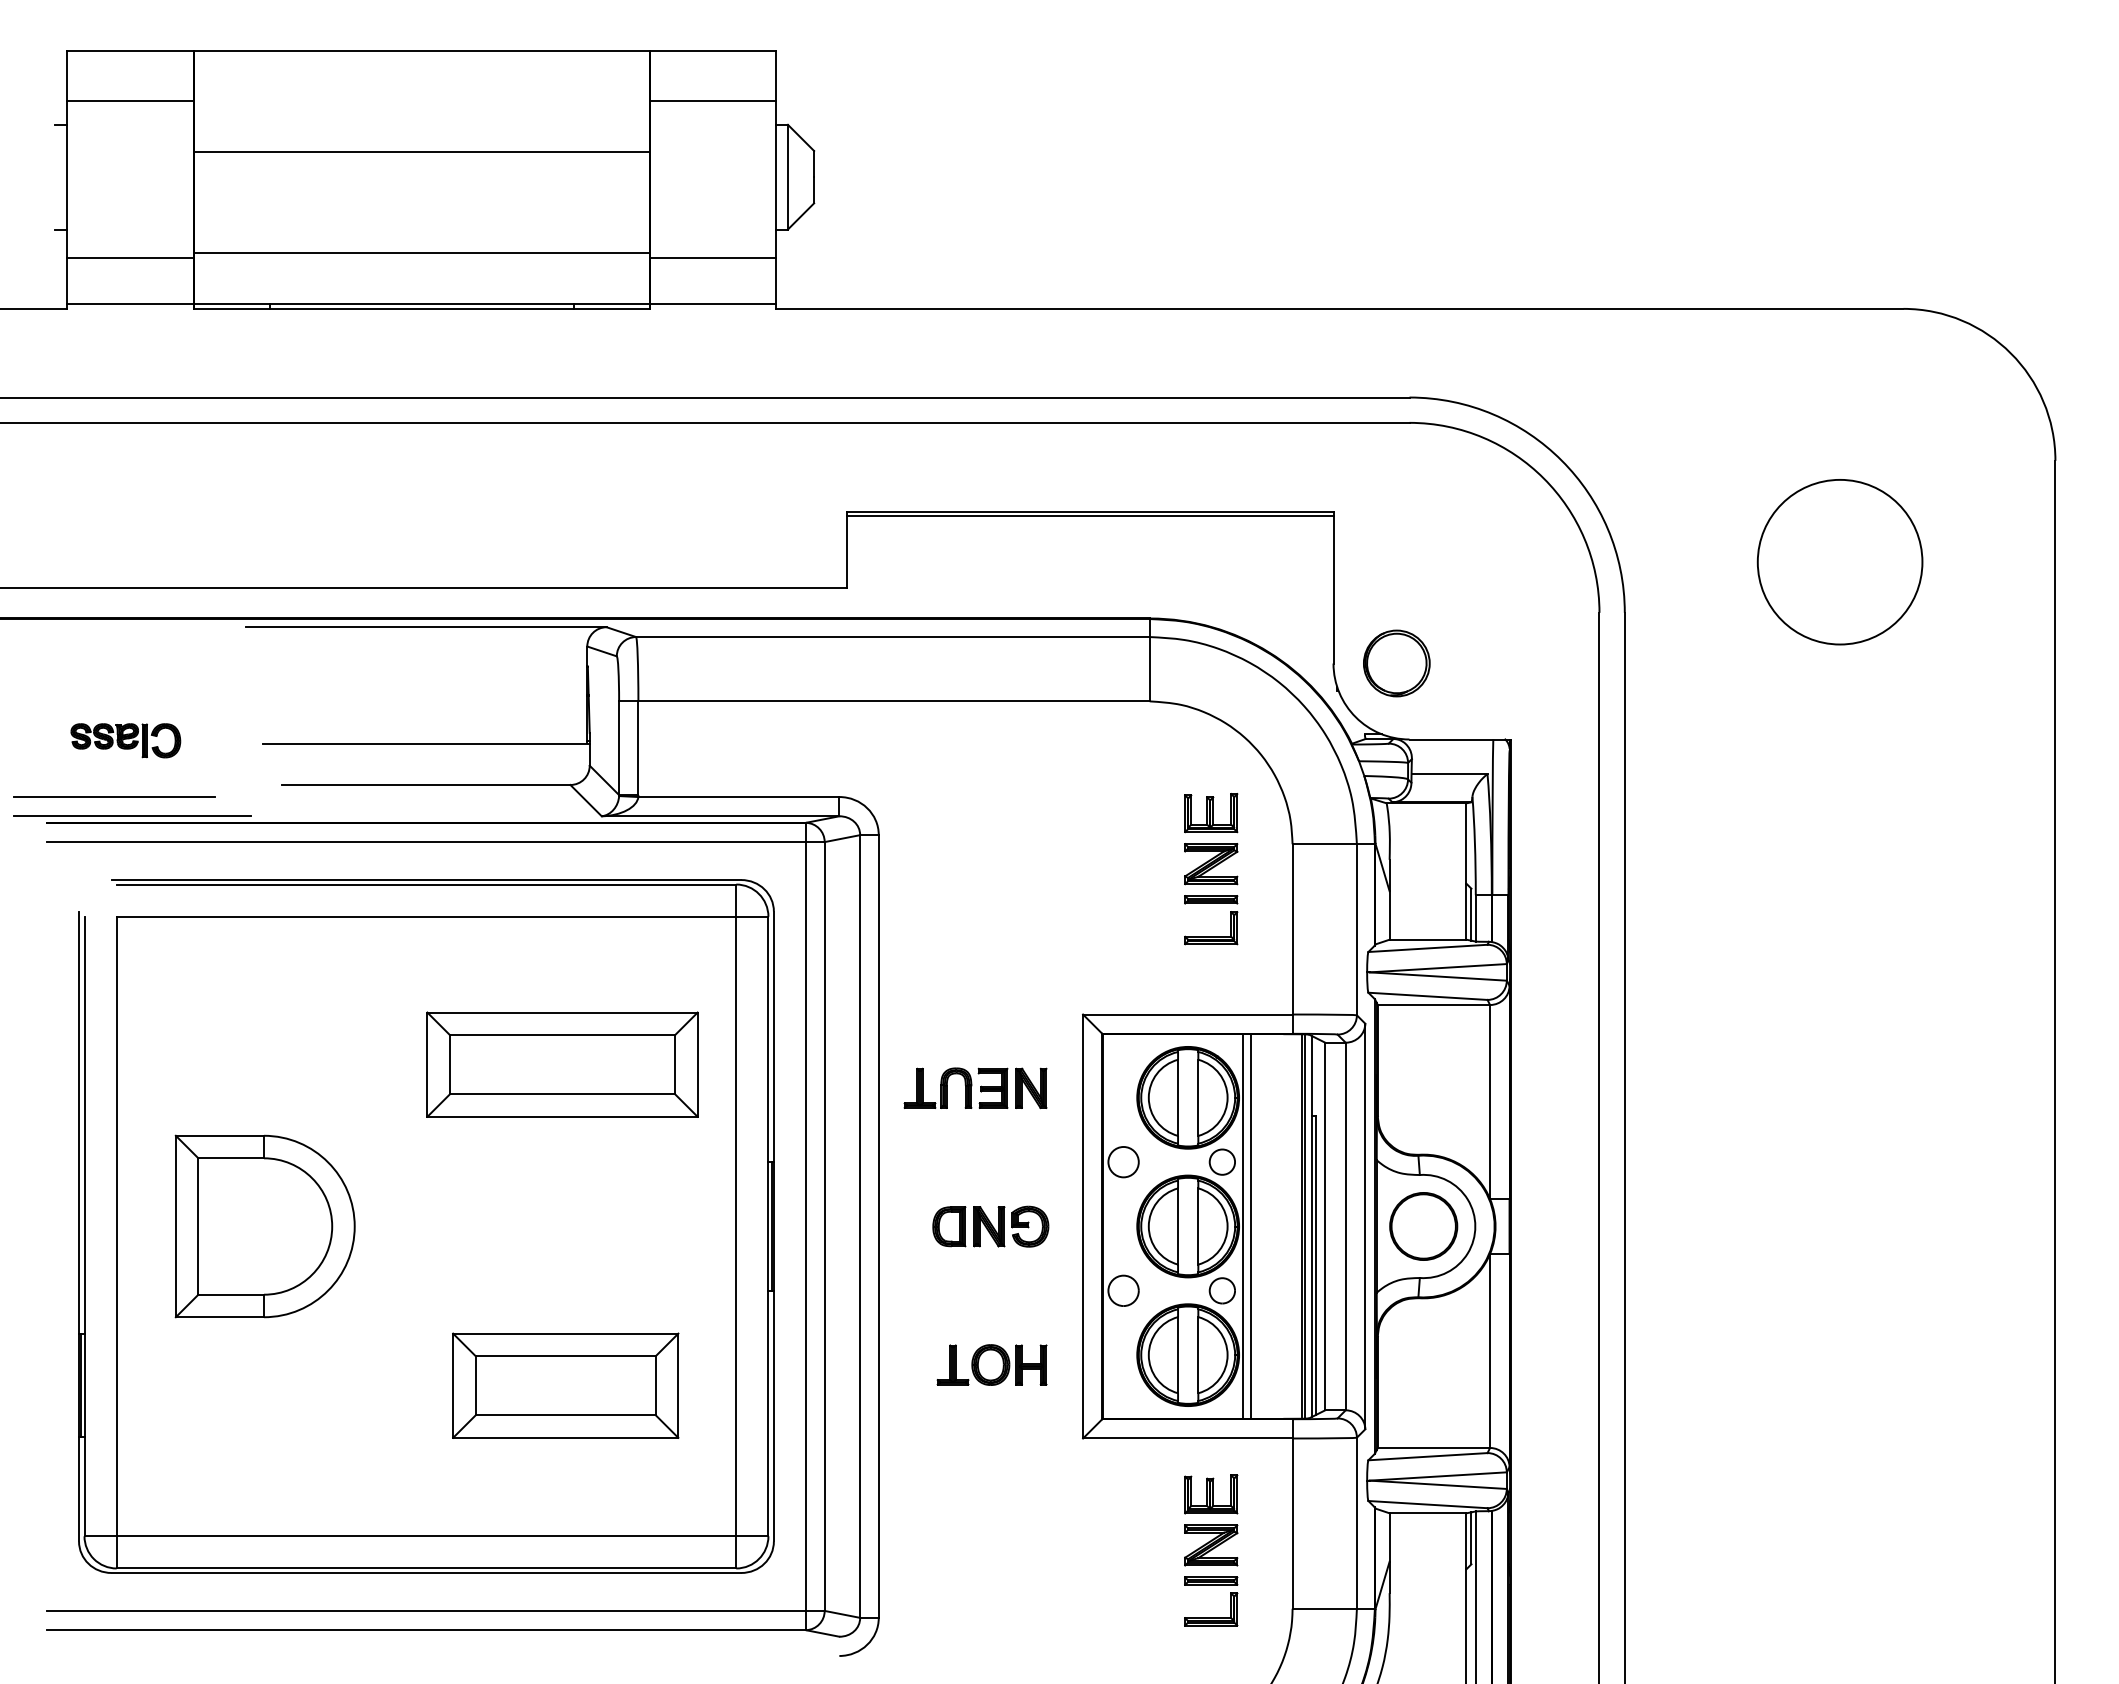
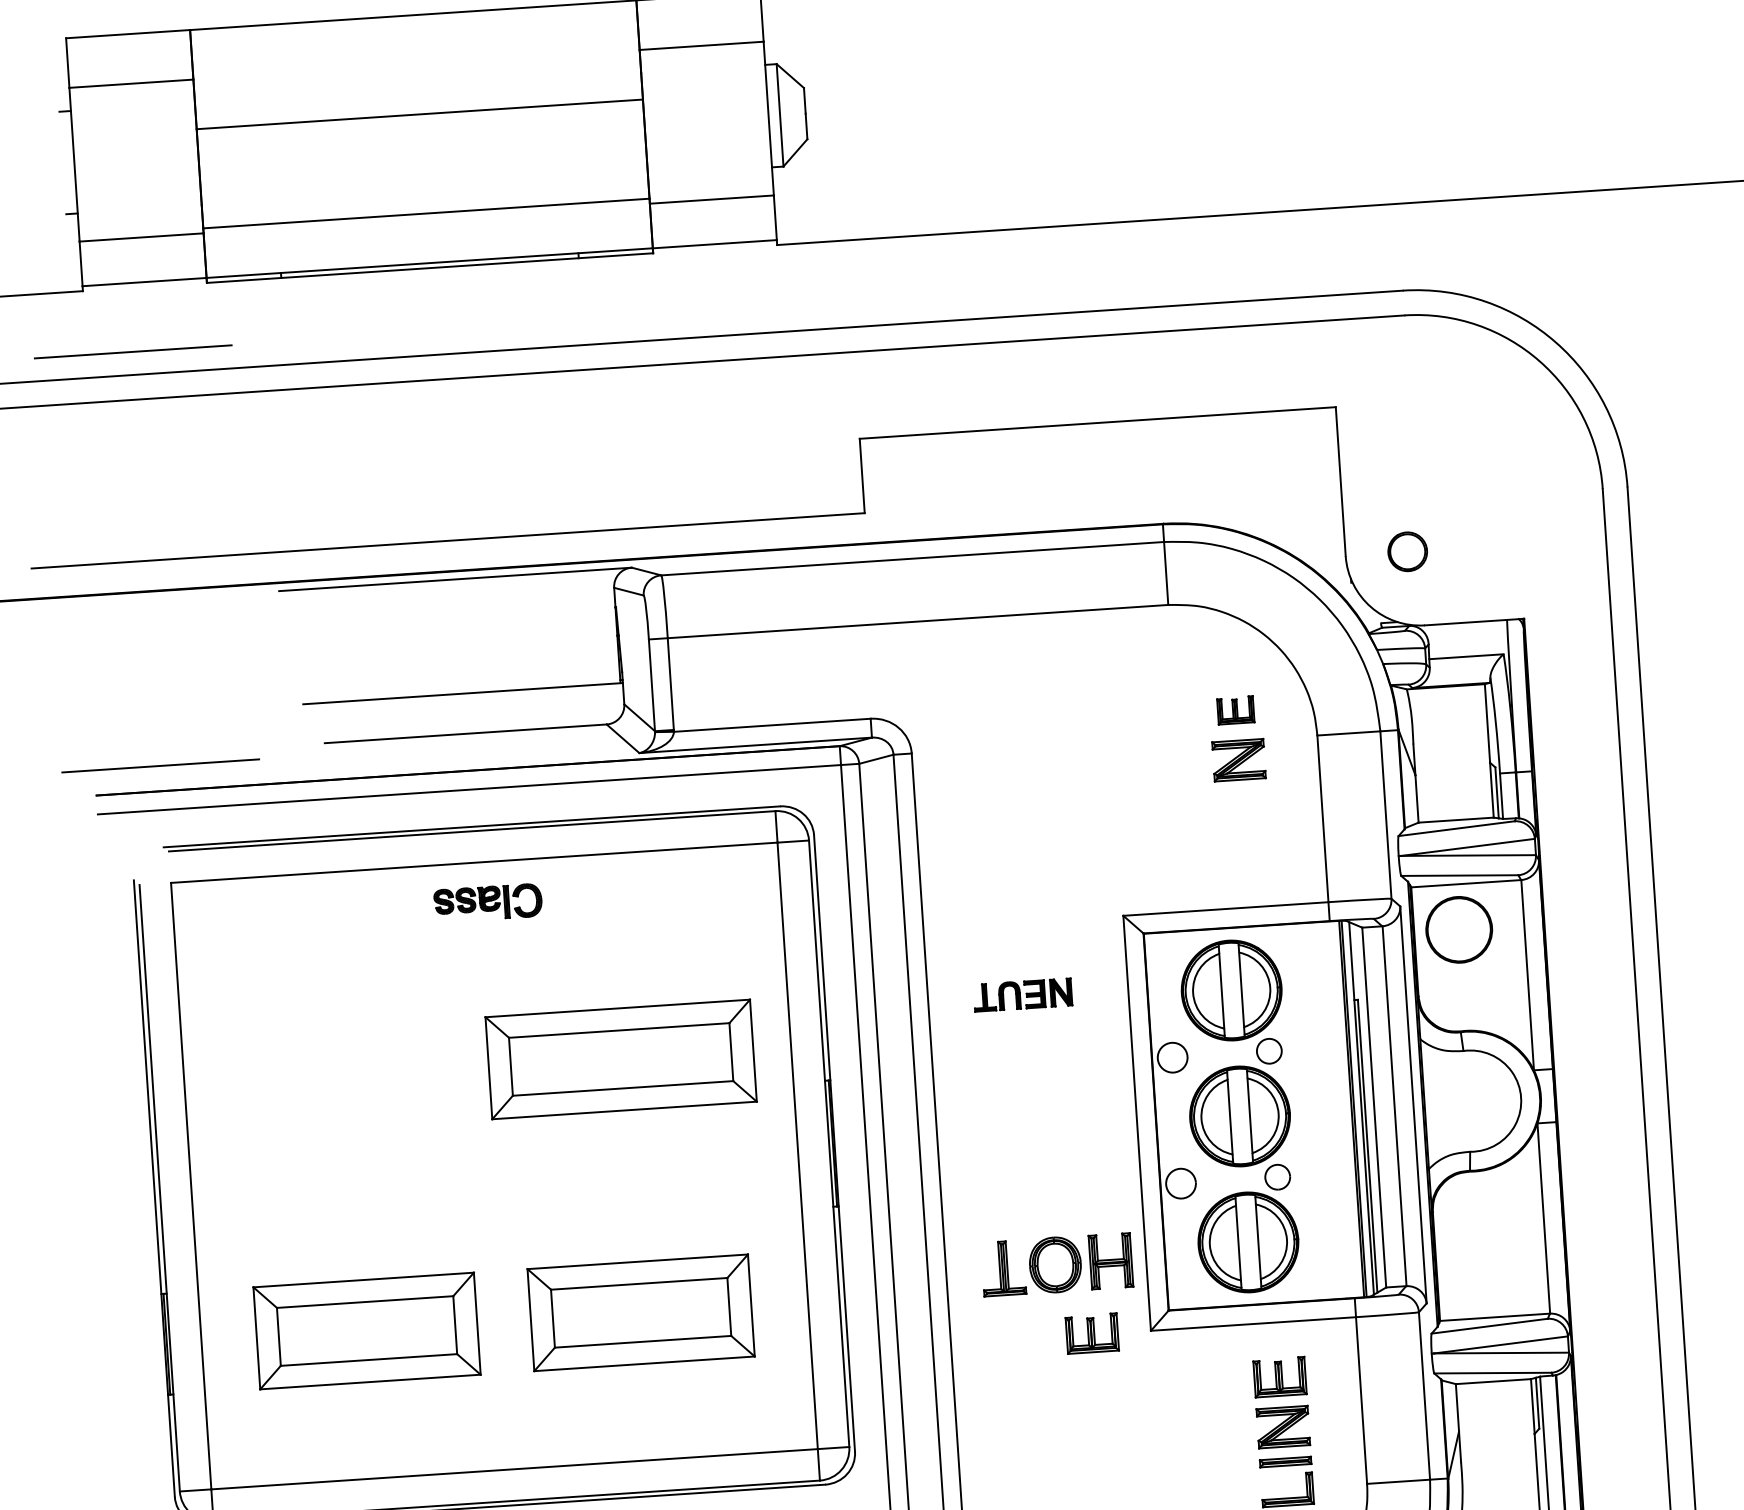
line: (114, 373) -> (133, 351), added
line: (1090, 515) -> (1098, 426), removed
part: (1396, 663) -> (1407, 551), size x0.6
part: (125, 740) -> (487, 902), moved
part: (1211, 813) -> (1236, 710), size x0.7
line: (132, 816) -> (180, 783), removed
part: (1211, 936) -> (1244, 831), removed
part: (562, 1064) -> (621, 1059), moved
part: (975, 1088) -> (1022, 995), size x0.7
part: (264, 1226) -> (335, 1176), removed
part: (990, 1226) -> (1046, 1129), removed
line: (1243, 1226) -> (1294, 1112), removed
line: (1250, 1226) -> (1301, 1112), removed
circle: (1423, 1226) -> (1459, 929), moved
part: (991, 1364) -> (1056, 1264), size x1.4
part: (285, 1385) -> (366, 1330), added
part: (1023, 1437) -> (1092, 1333), added

